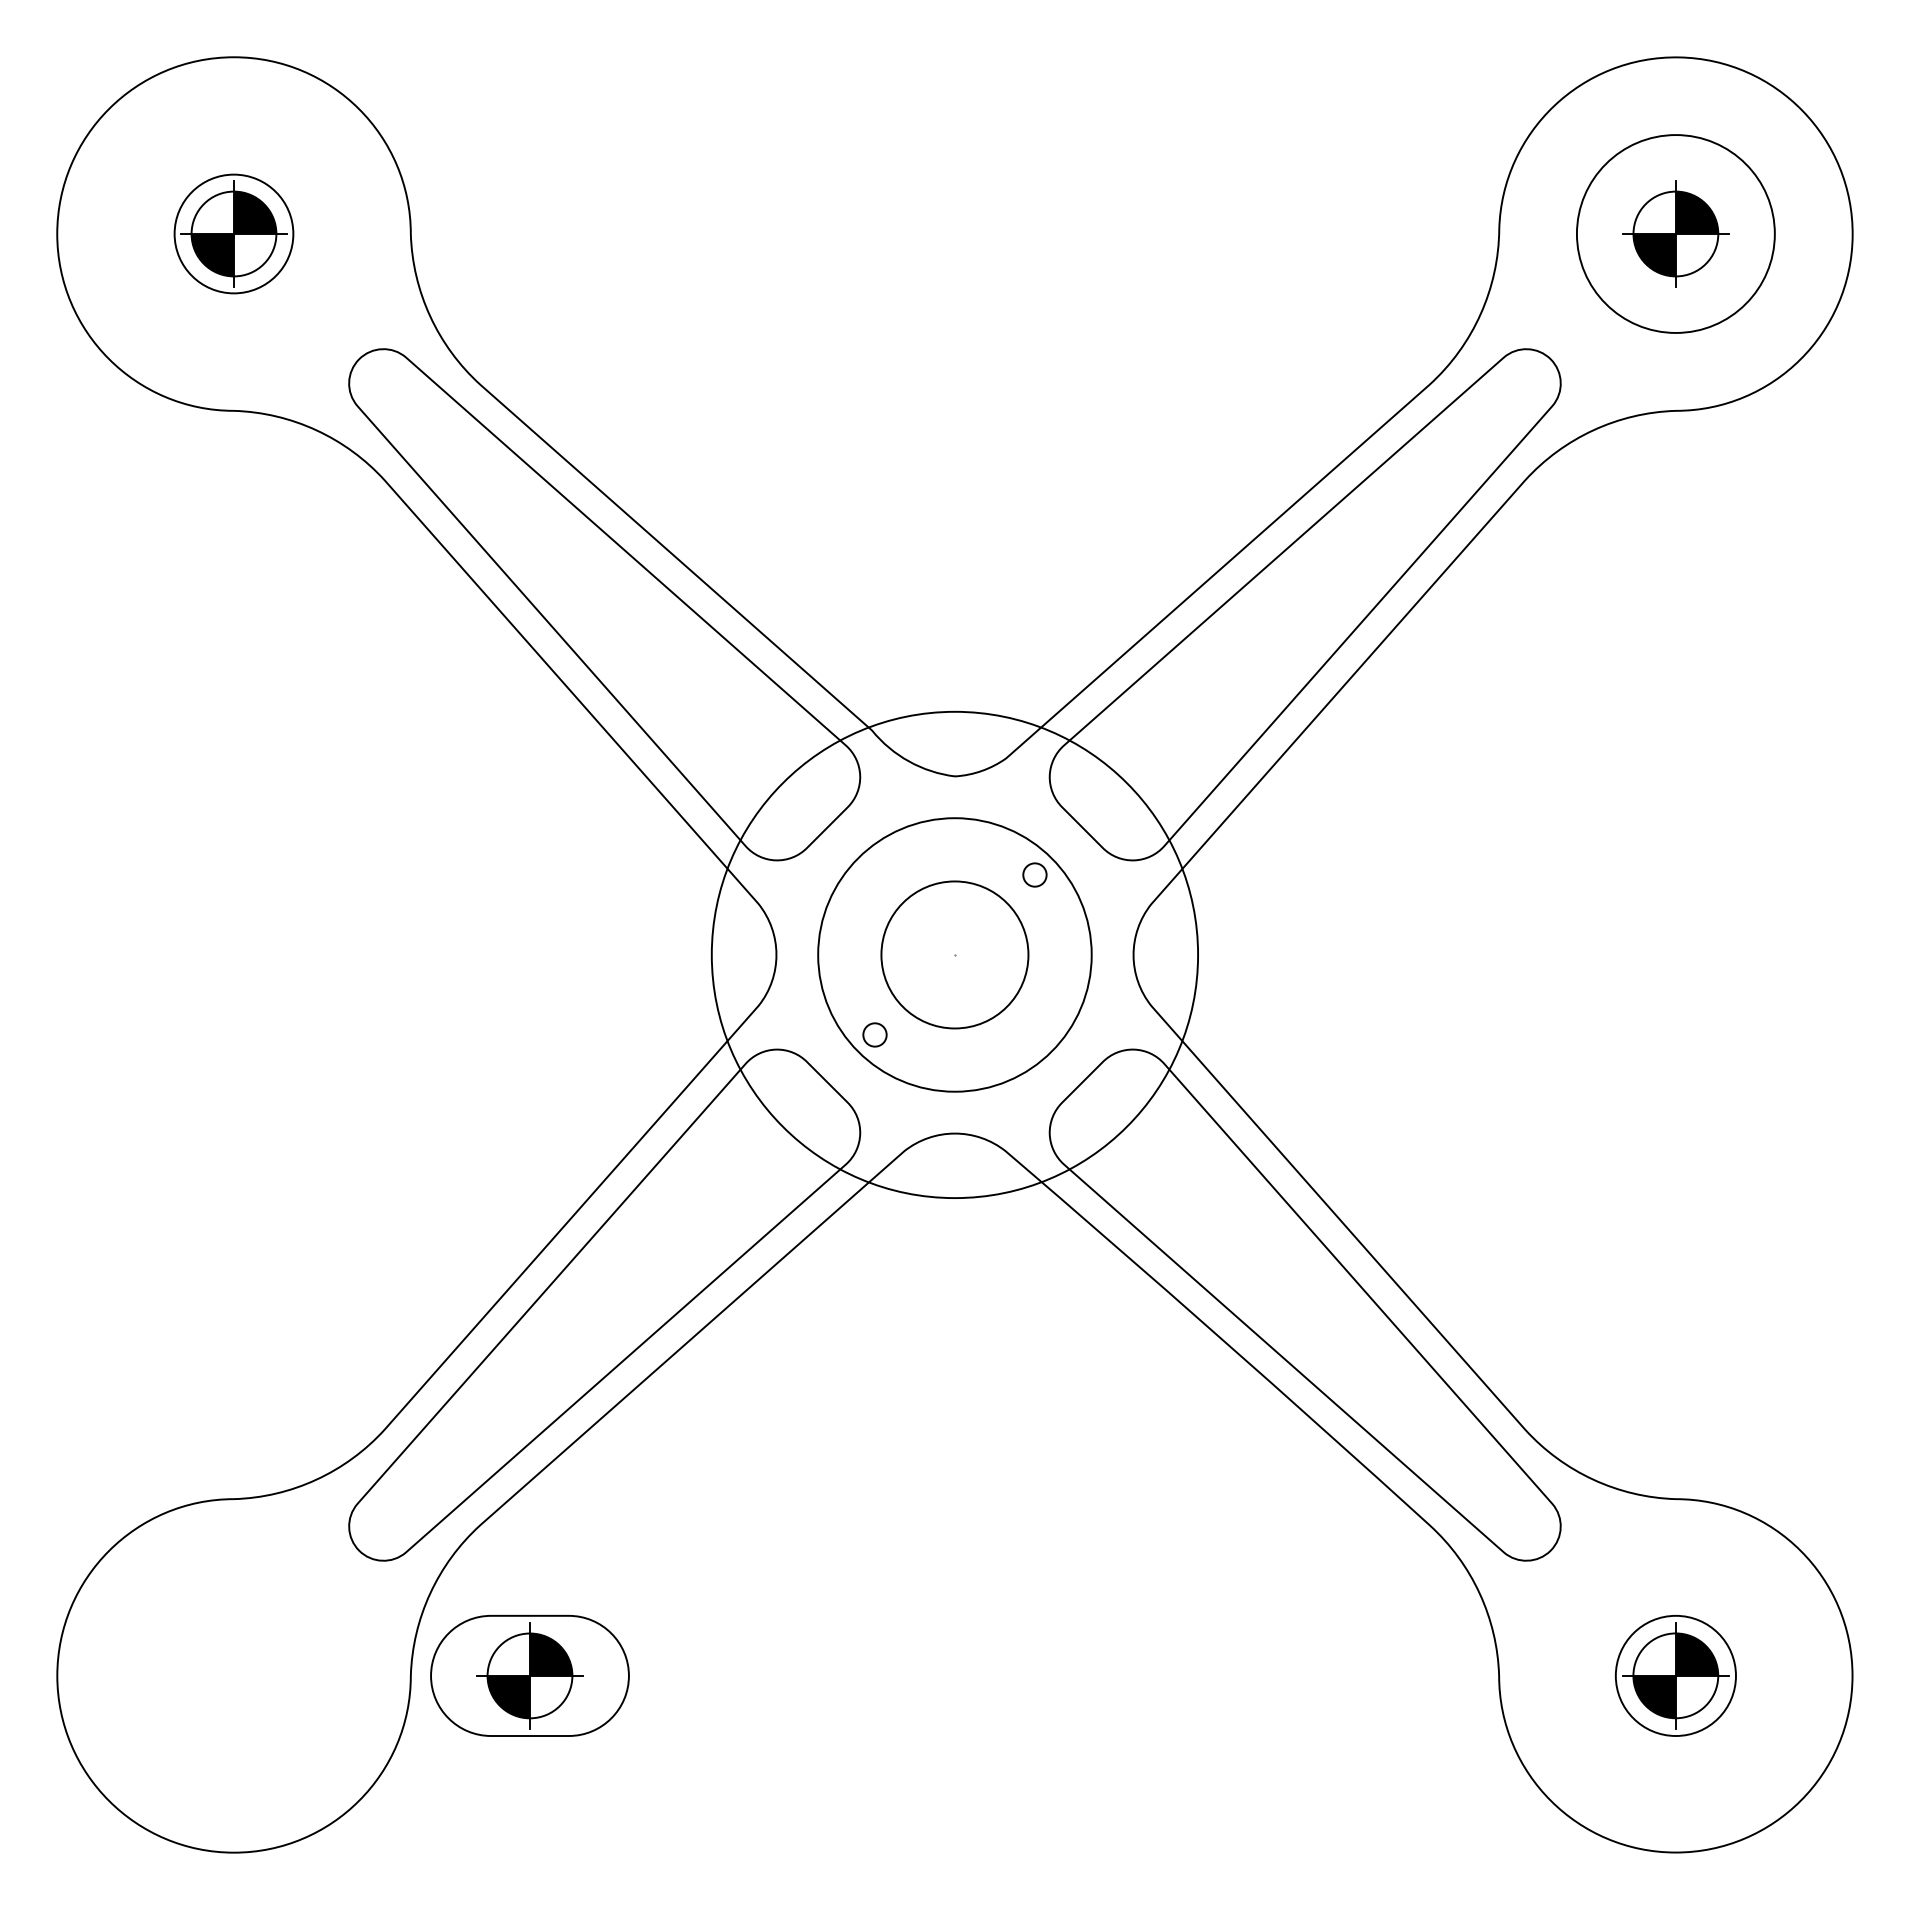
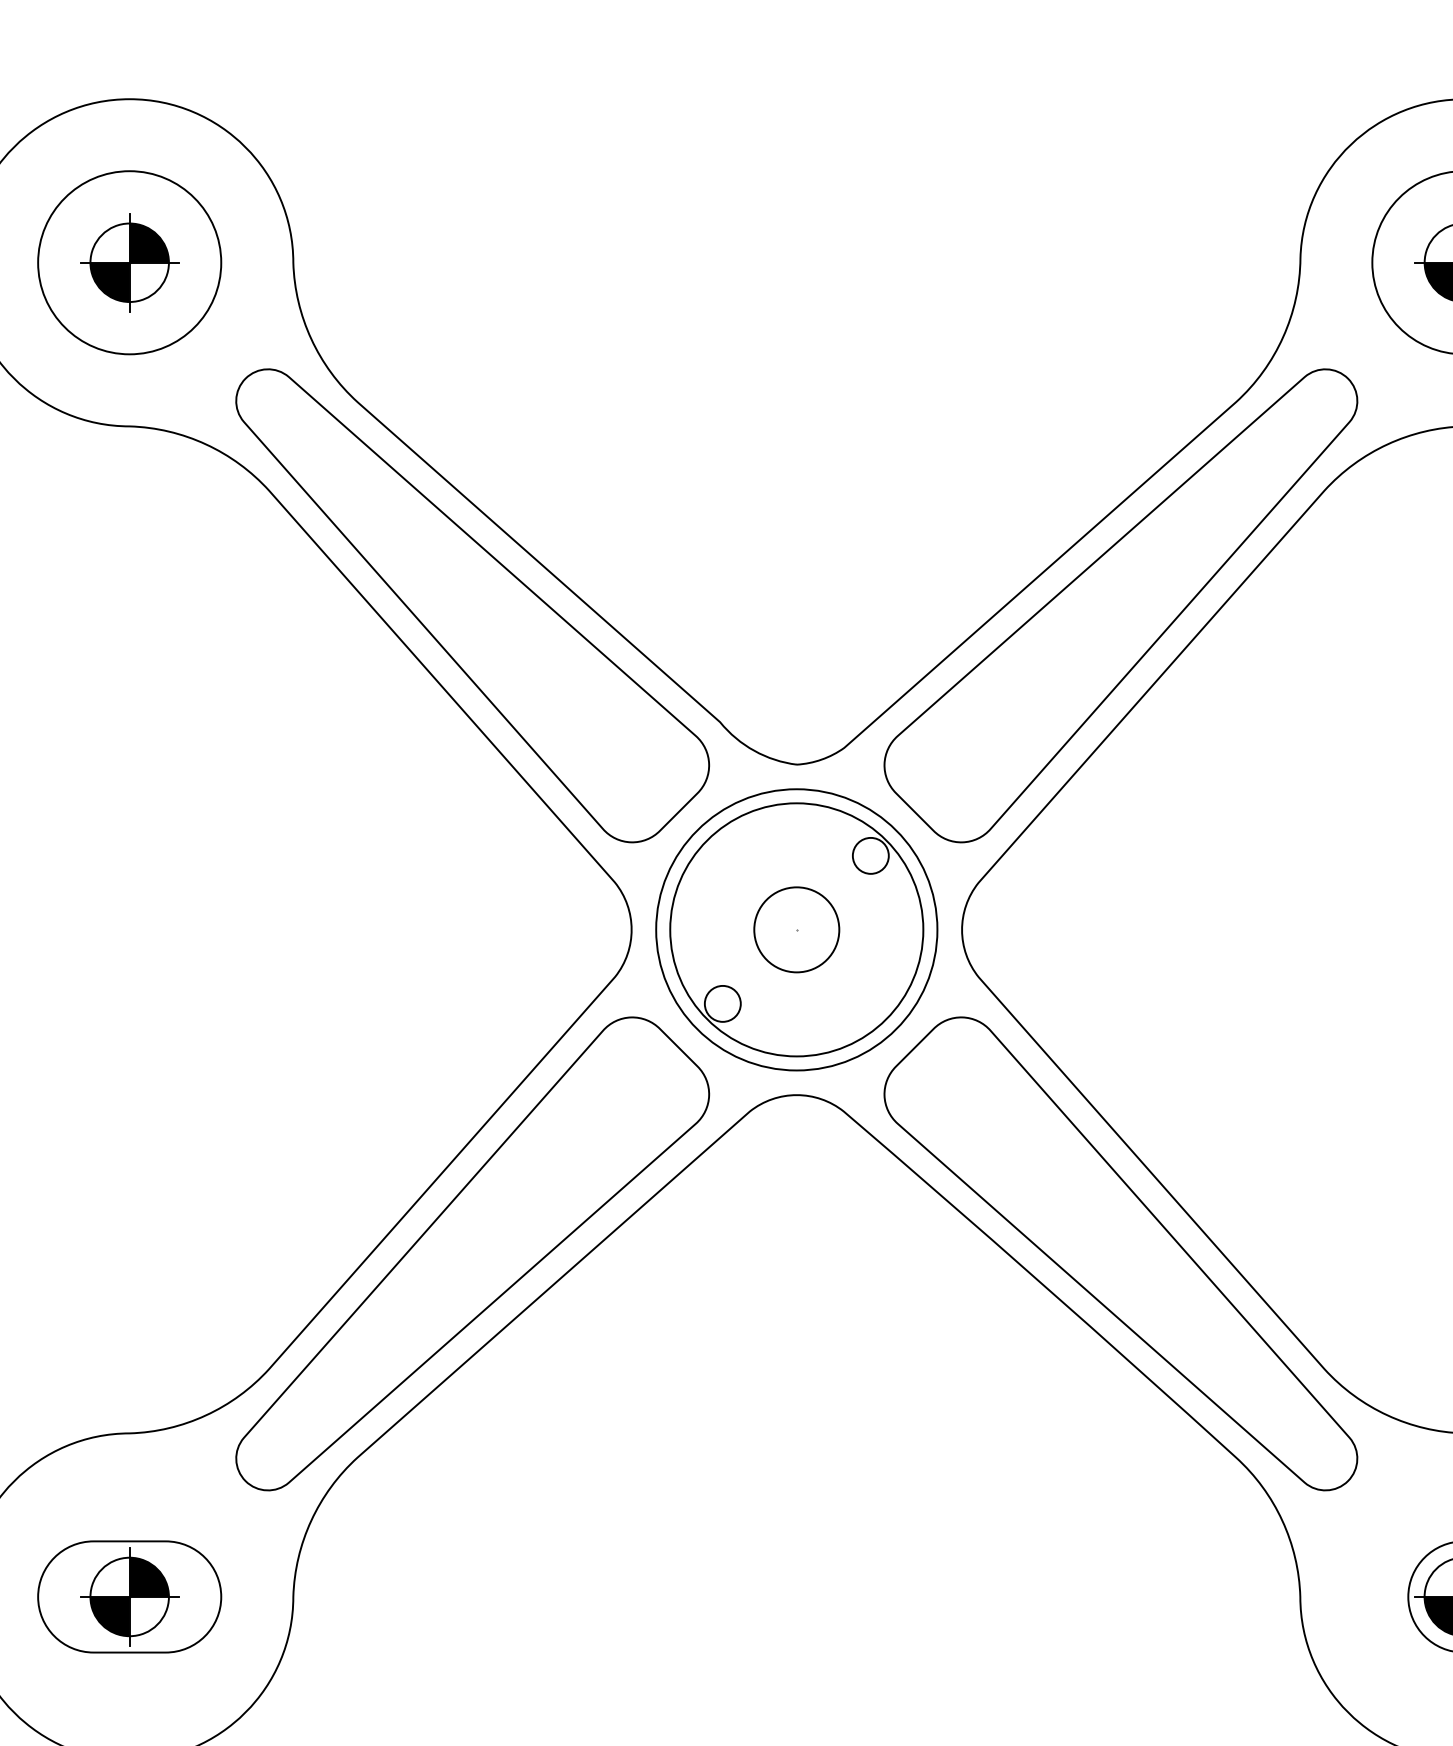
circle: (233, 233) -> (129, 262), size x1.67
circle: (1034, 874) -> (870, 855), size x1.67
circle: (954, 954) -> (796, 929), size x0.62
circle: (954, 954) -> (796, 929), size x0.62
circle: (874, 1034) -> (722, 1003), size x1.67
part: (529, 1675) -> (129, 1596), moved

